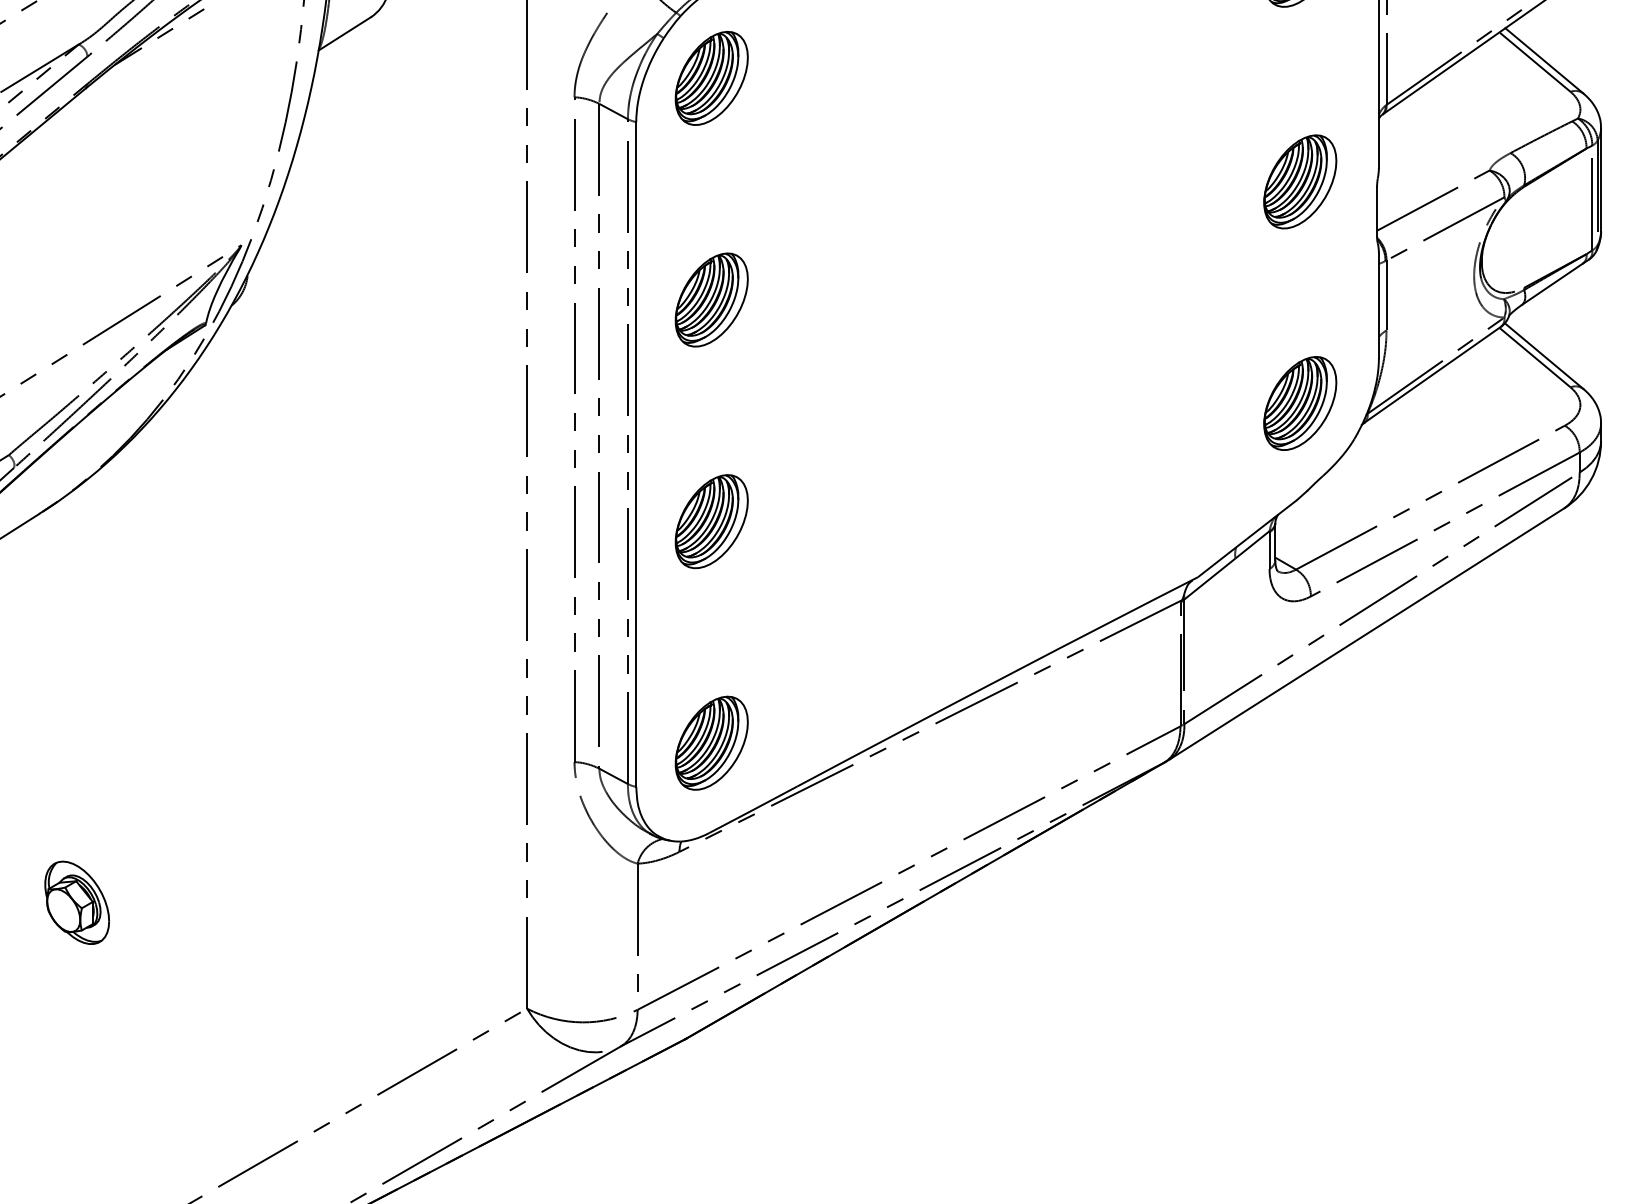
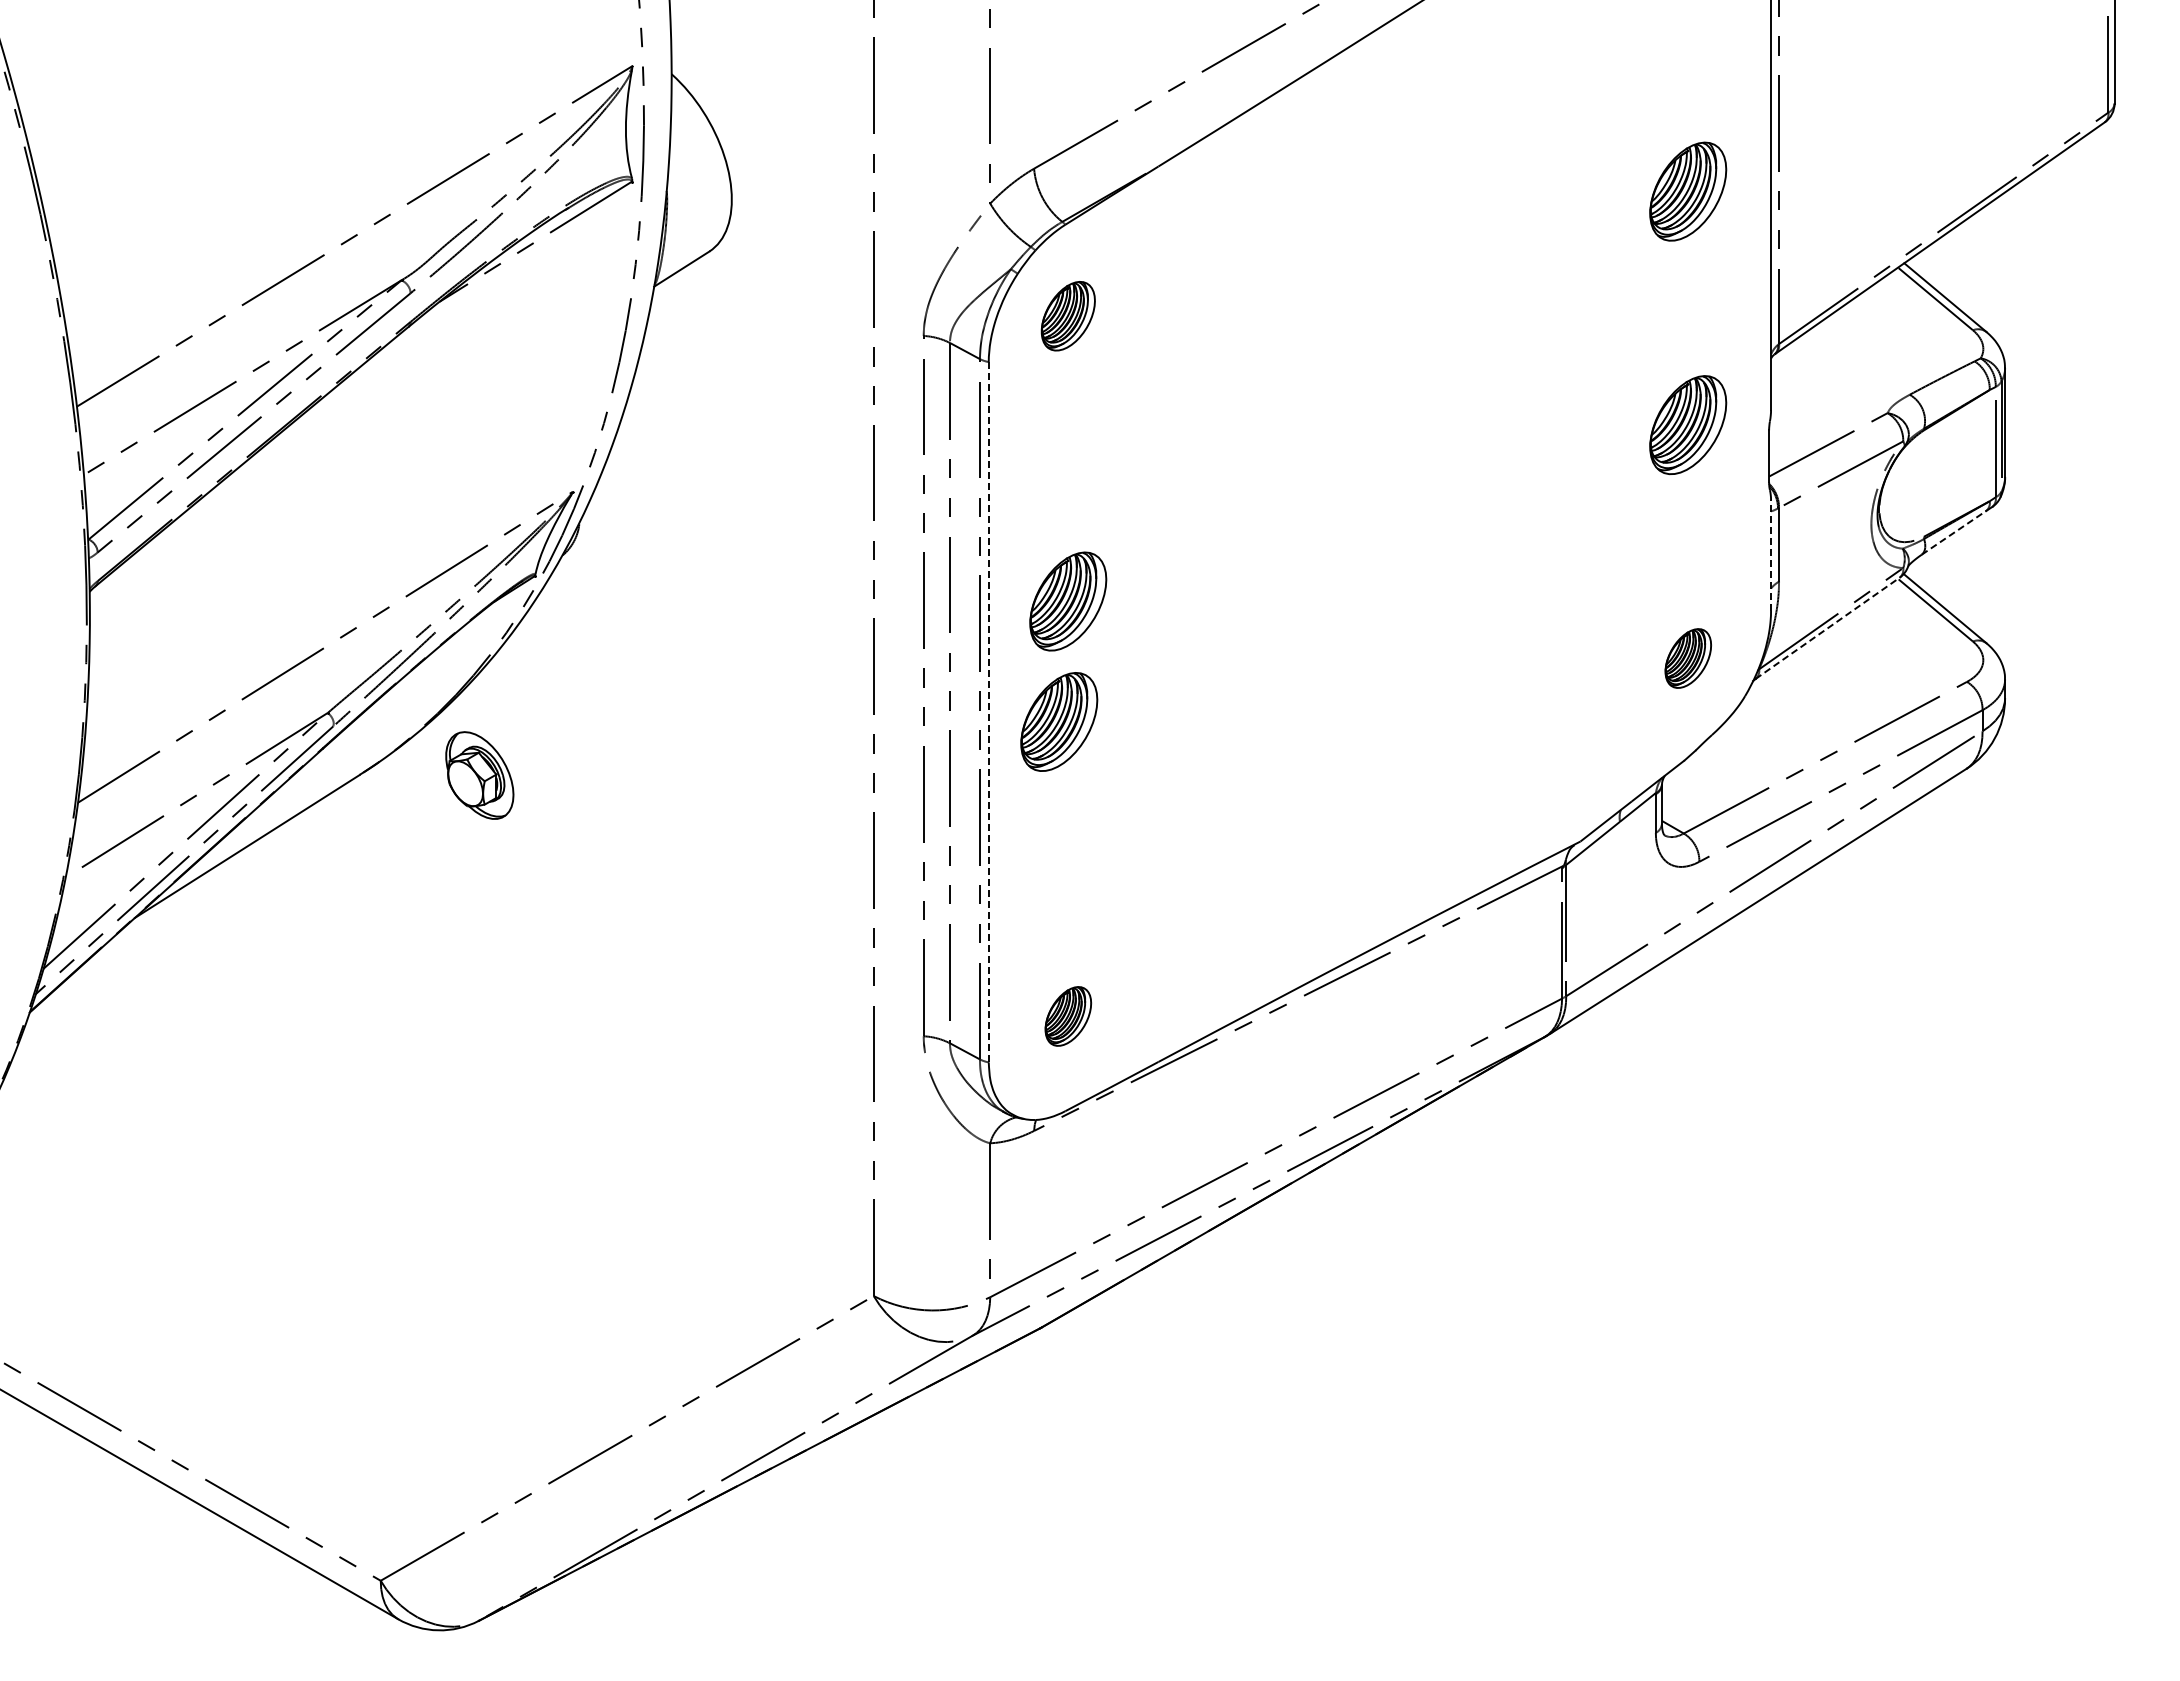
part: (711, 78) -> (1068, 316), size x0.7
line: (1552, 283) -> (1953, 532), solid -> dashed
part: (711, 299) -> (1068, 601), moved
line: (1379, 304) -> (1771, 554), solid -> dashed
line: (1433, 374) -> (1828, 628), solid -> dashed
part: (1300, 403) -> (1688, 658), size x0.6
line: (636, 453) -> (988, 711), solid -> dashed
part: (711, 521) -> (1059, 721), moved
part: (711, 743) -> (1068, 1016), size x0.6
part: (76, 902) -> (479, 775), moved

